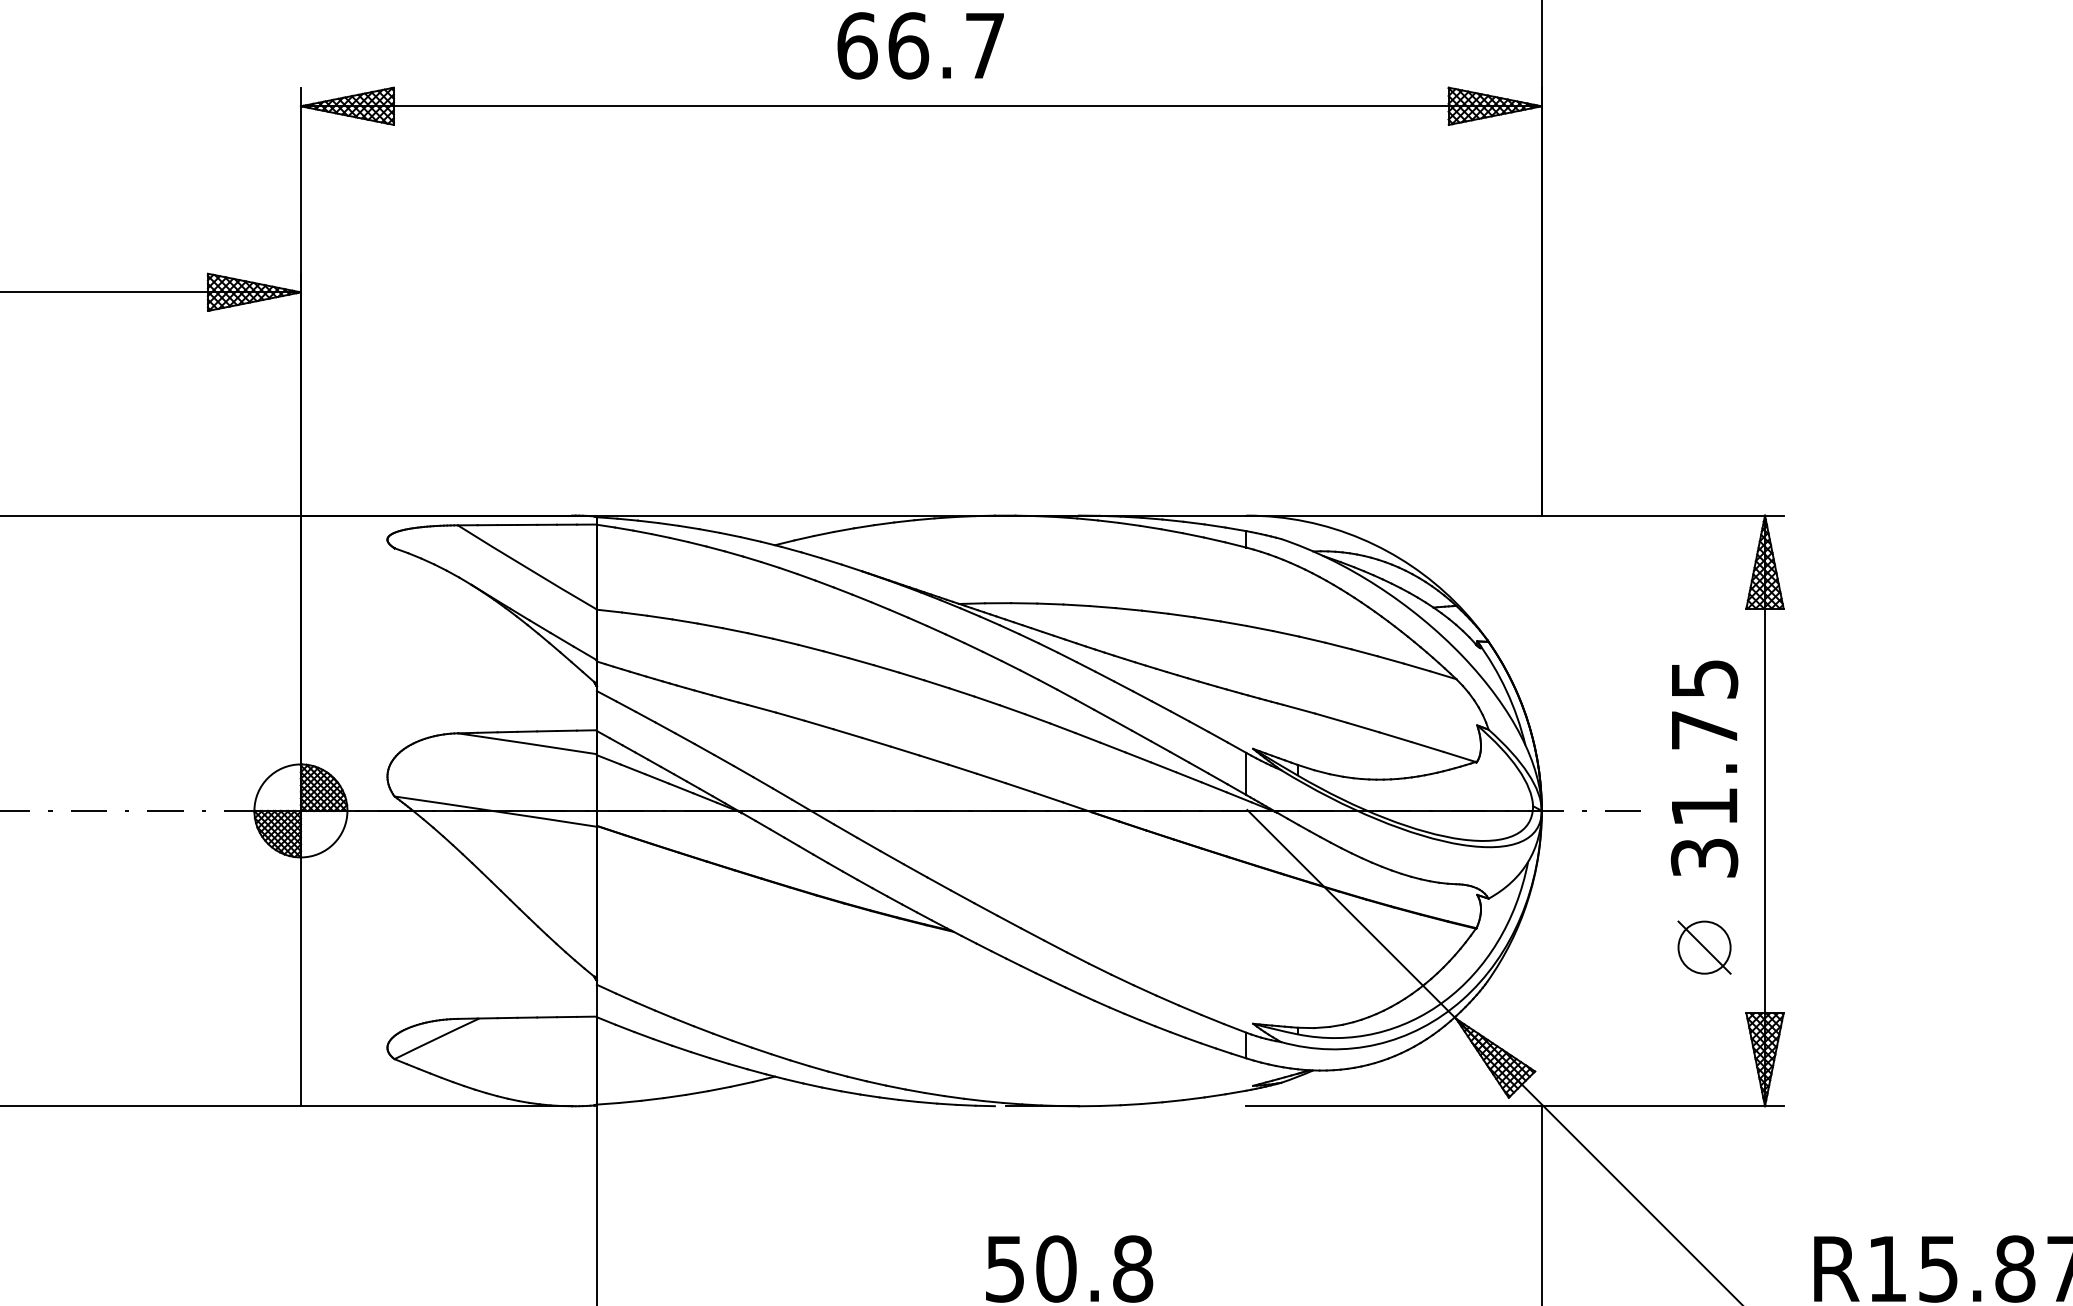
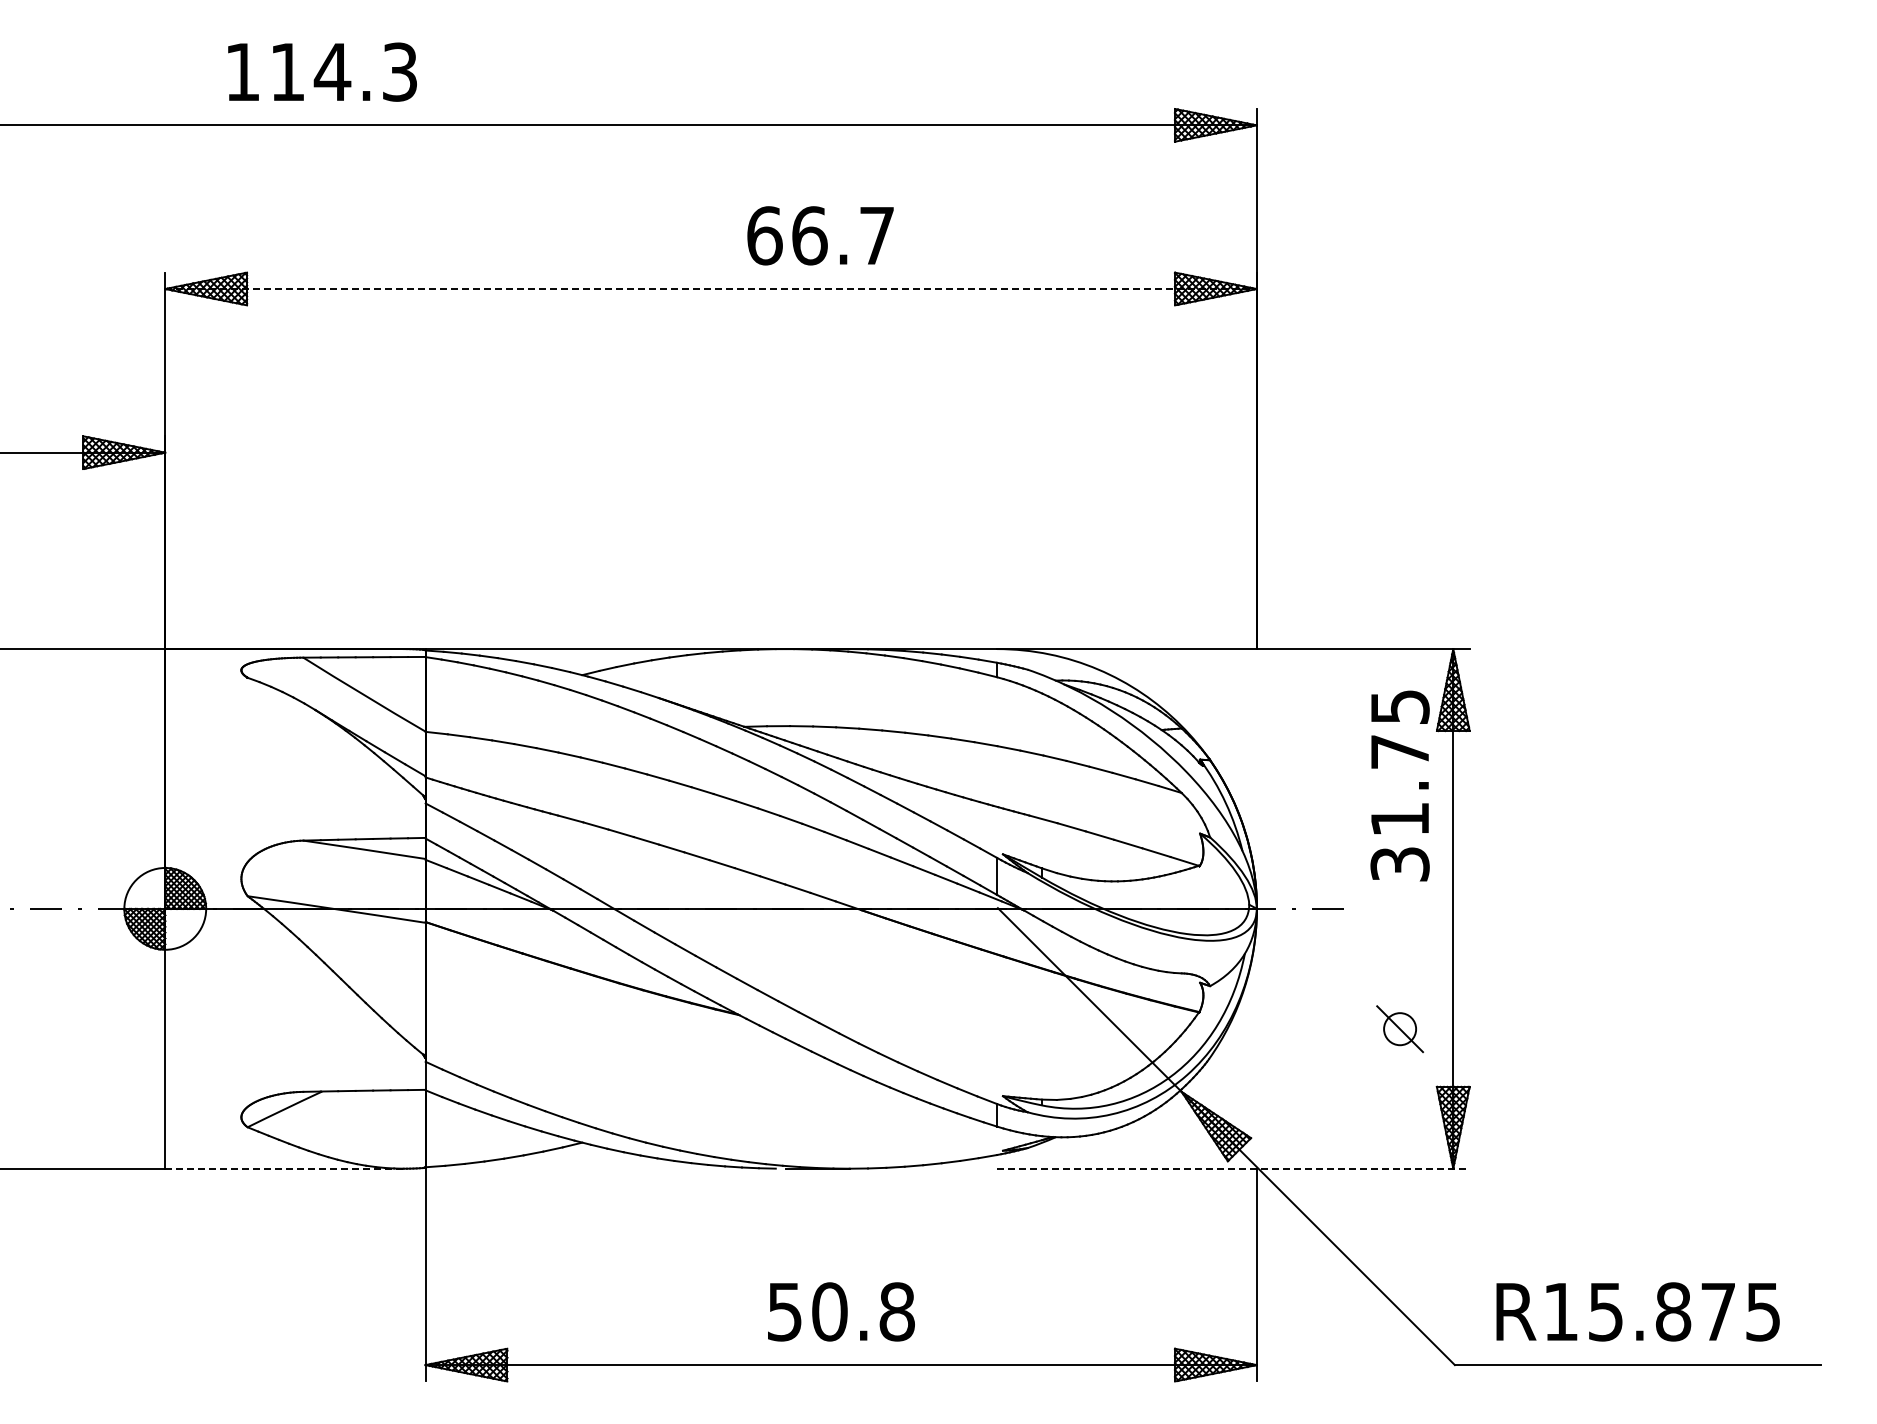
text: (920, 45) -> (820, 235), moved
line: (921, 106) -> (711, 289), solid -> dashed
text: (1703, 768) -> (1399, 785), moved
circle: (1705, 948) -> (1400, 1029), size x0.7
line: (436, 1106) -> (284, 1168), solid -> dashed
line: (1515, 1106) -> (1233, 1168), solid -> dashed

